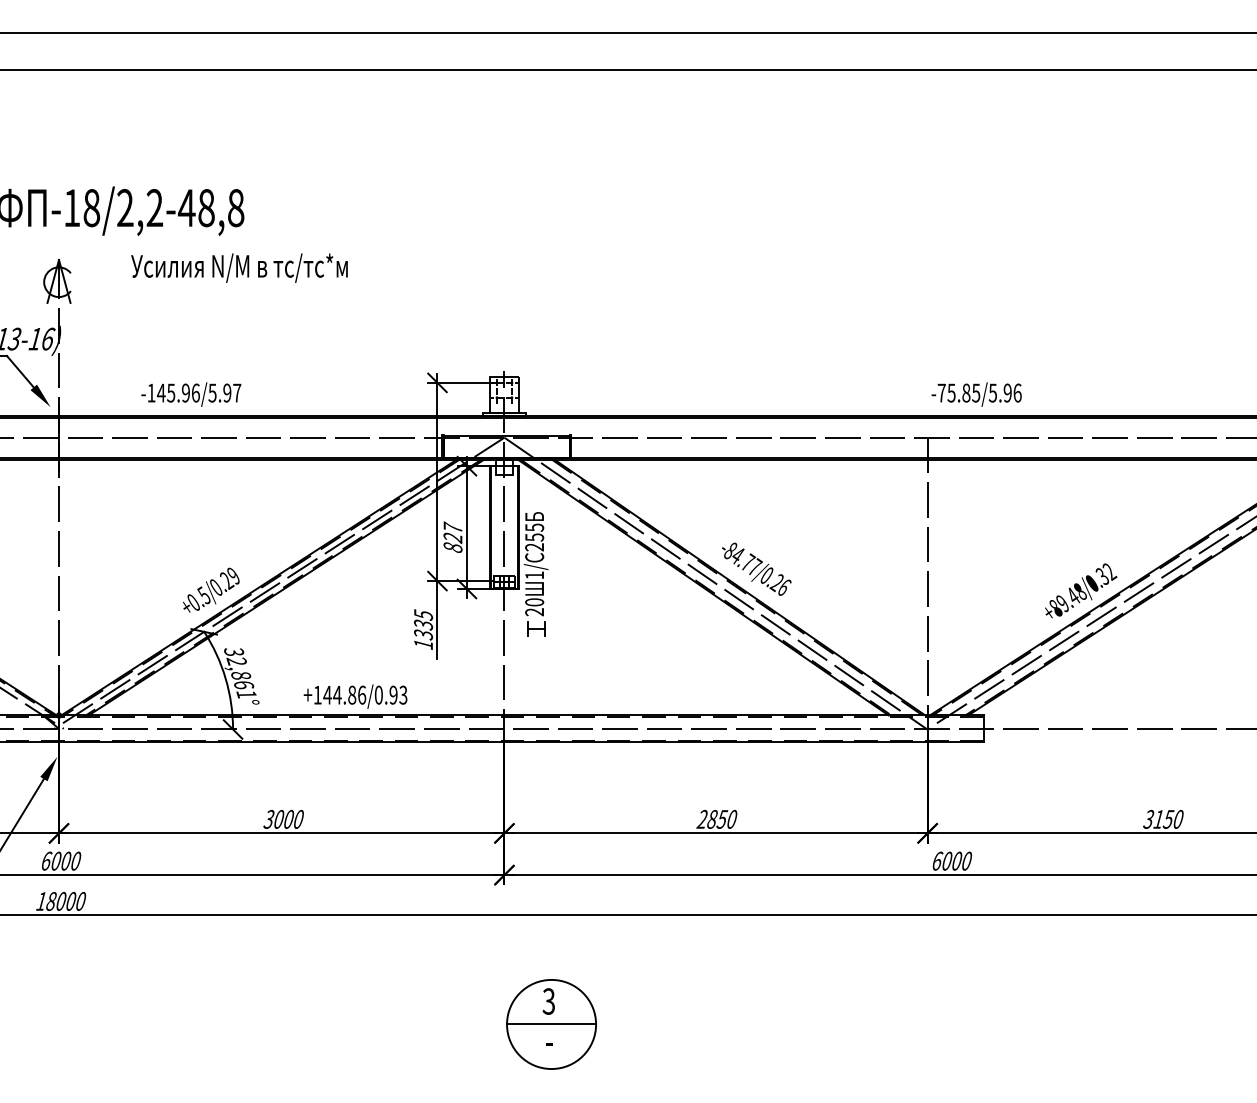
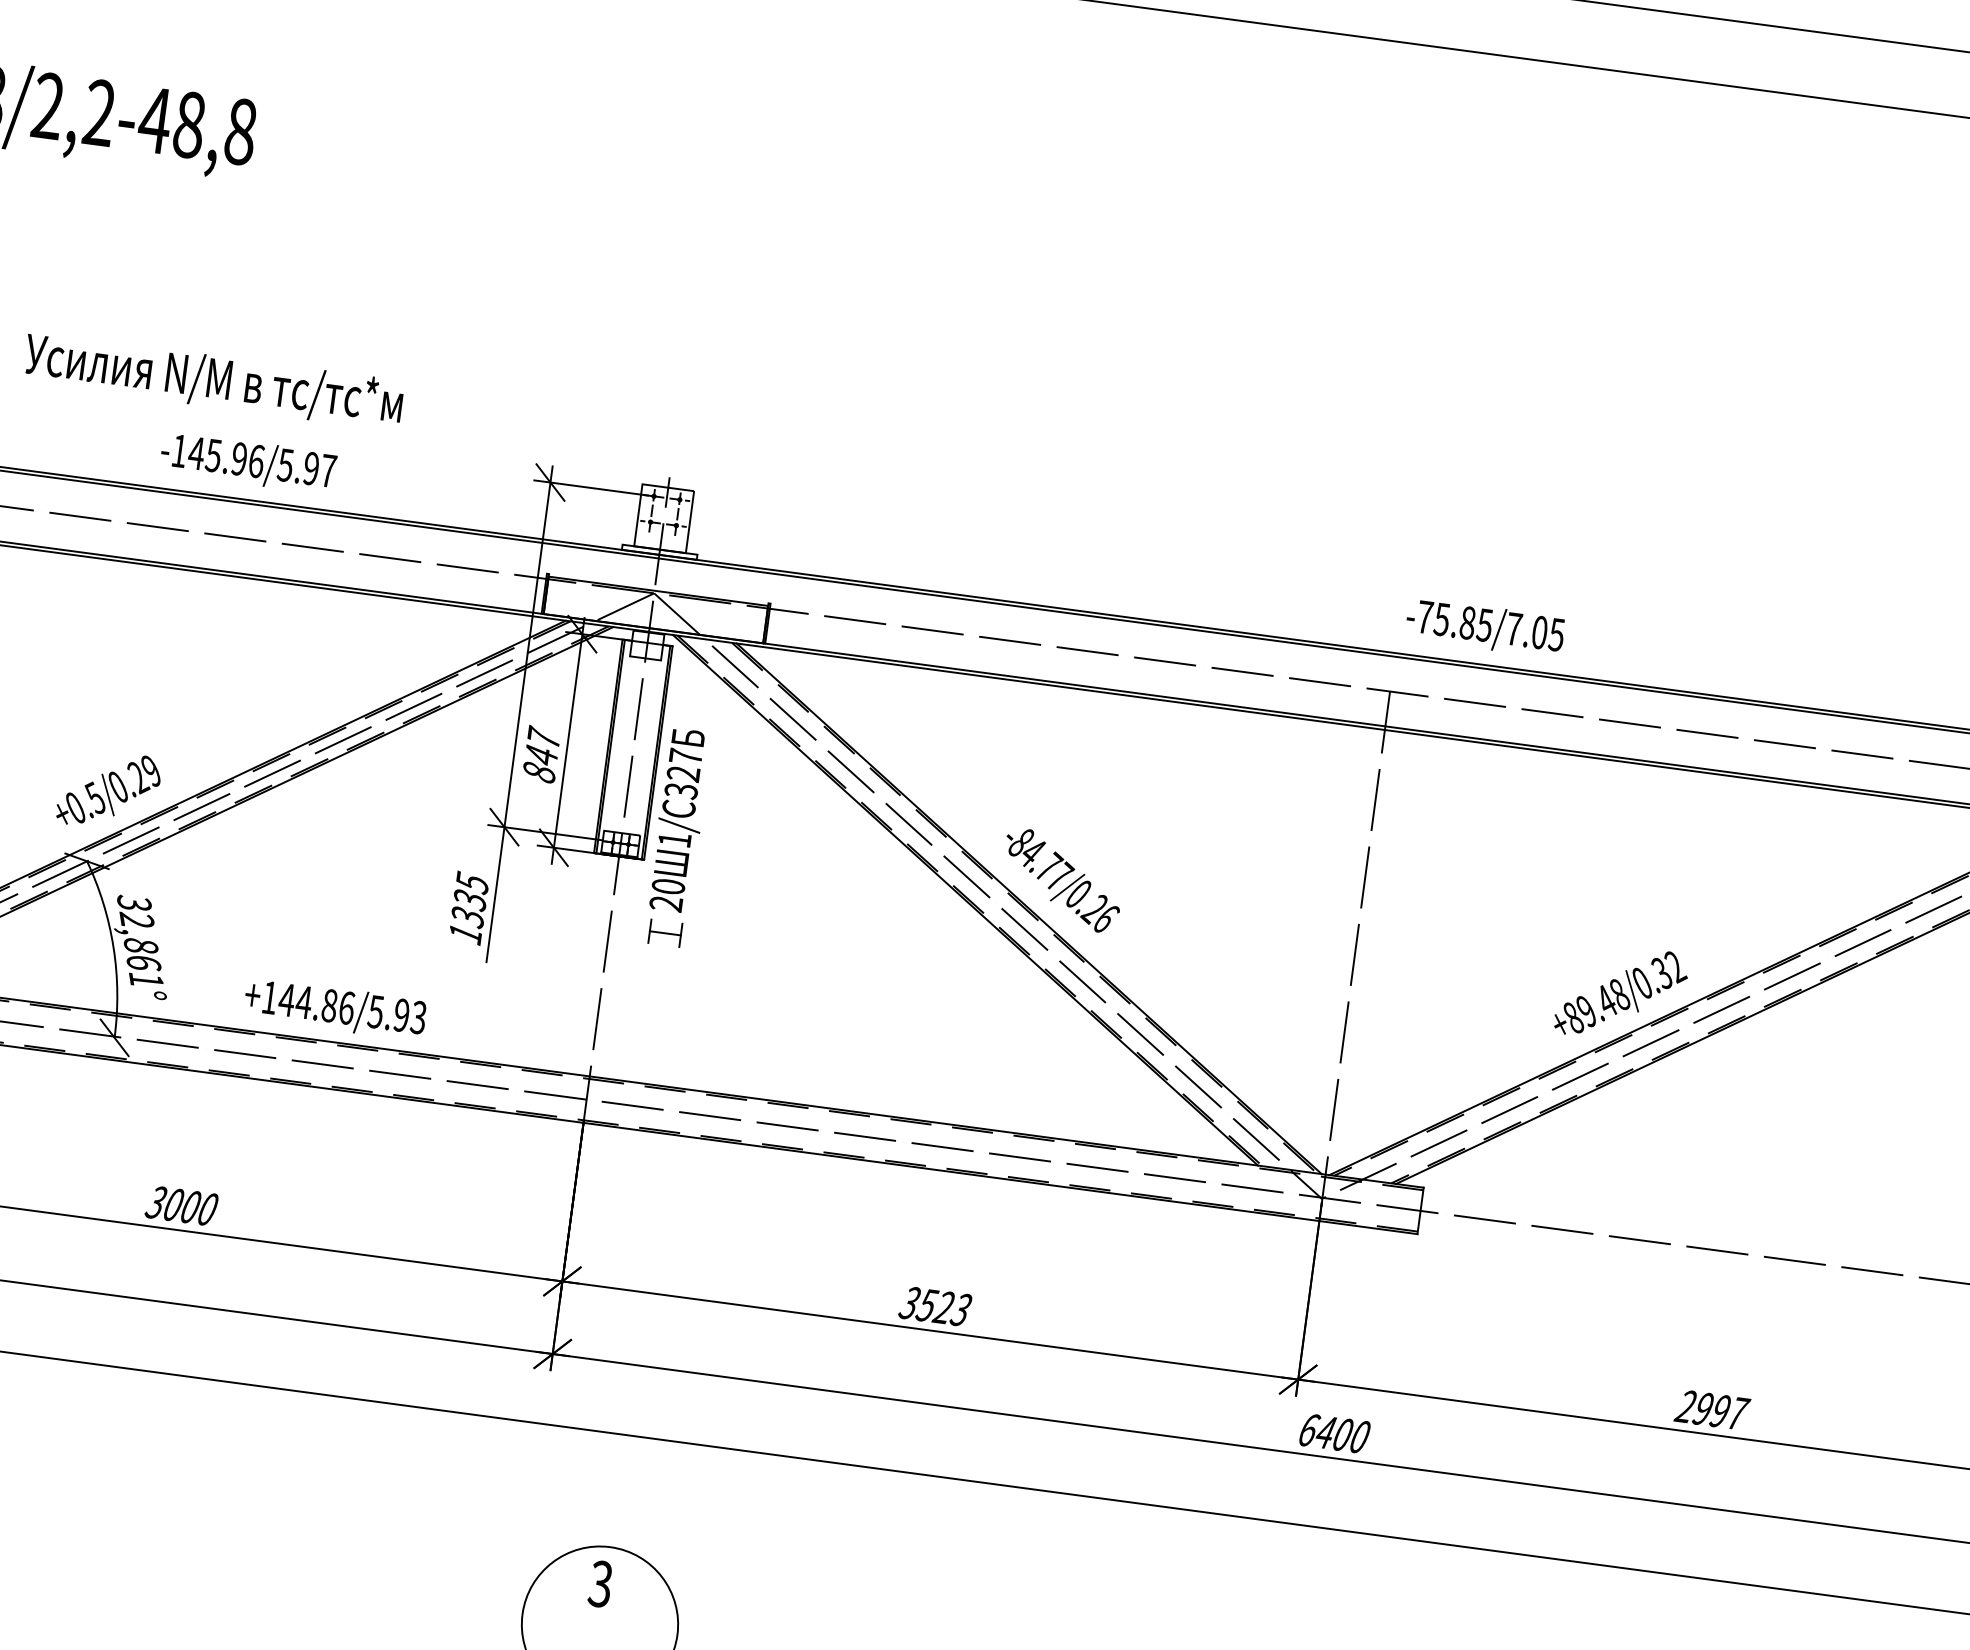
text: (239, 267) -> (213, 380), moved
text: (1004, 392) -> (1534, 630), -75.85/5.96 -> -75.85/7.05
text: (191, 394) -> (248, 462), moved
text: (452, 537) -> (540, 754), 827 -> 847
text: (534, 537) -> (683, 773), 255 -> 327
text: (378, 694) -> (375, 1010), +144.86/0.93 -> +144.86/5.93
text: (716, 818) -> (934, 1304), 2850 -> 3523
text: (1163, 818) -> (1711, 1408), 3150 -> 2997
text: (947, 860) -> (1326, 1431), 6000 -> 6400
line: (551, 1024) -> (599, 1624), removed

